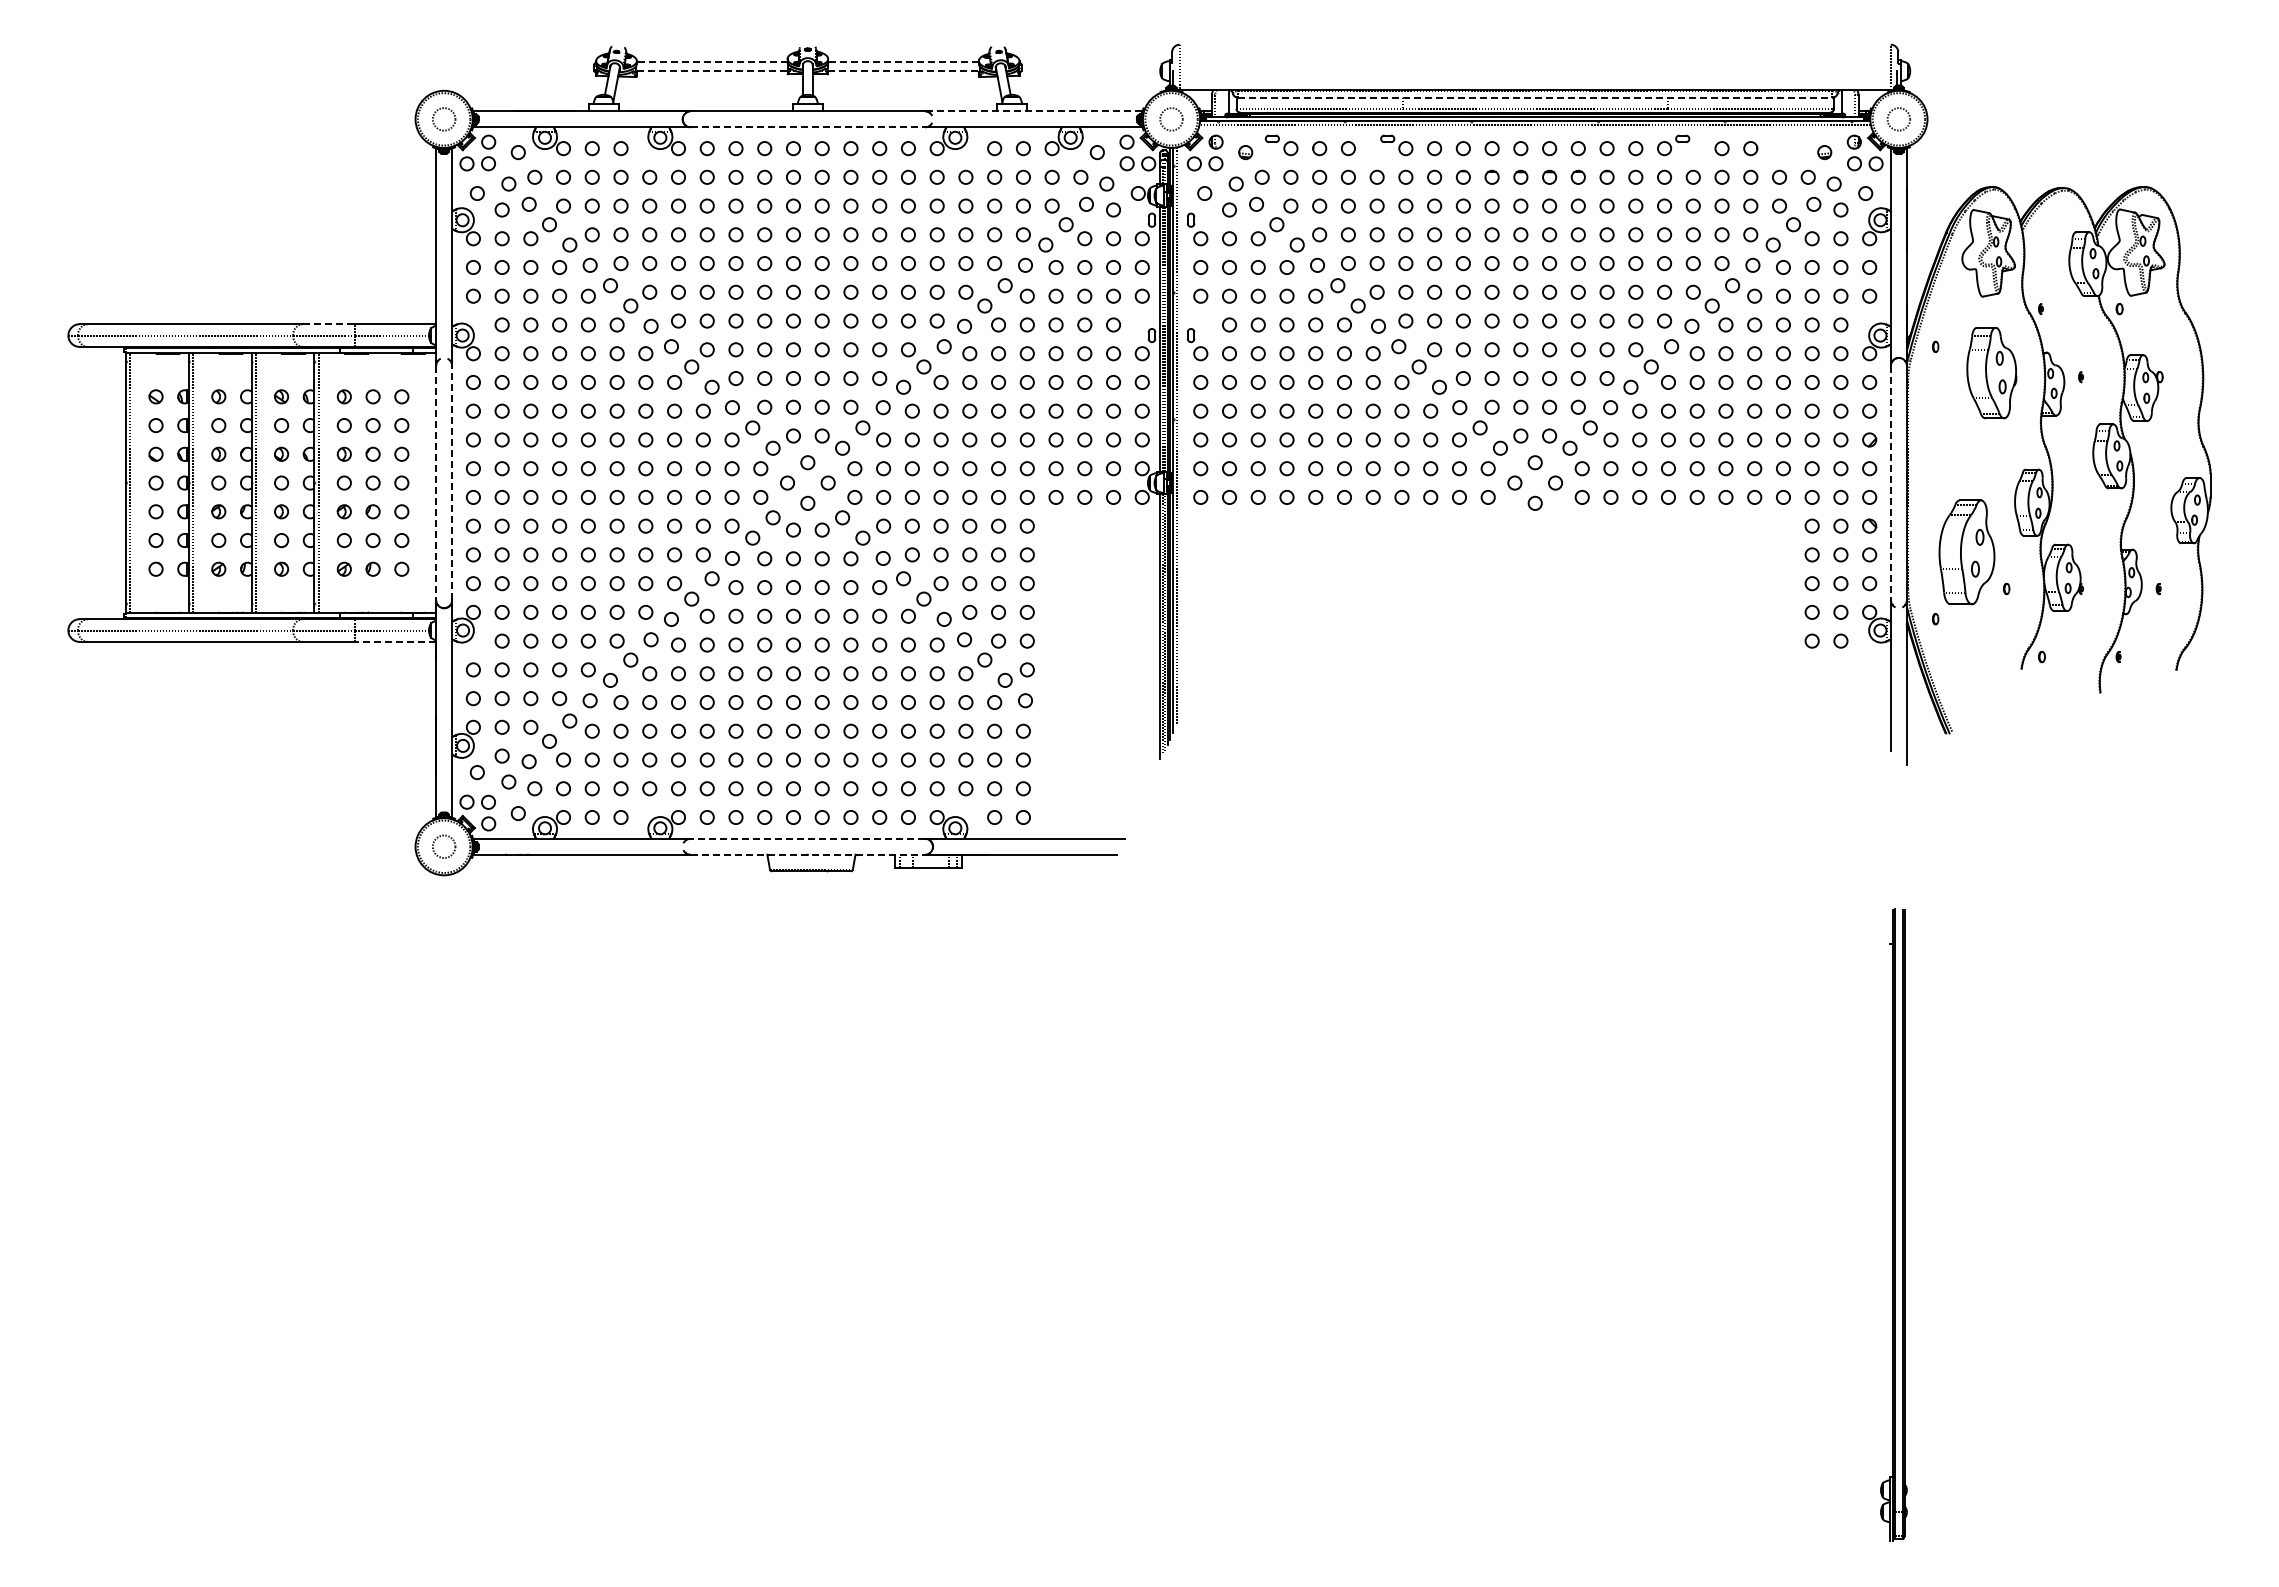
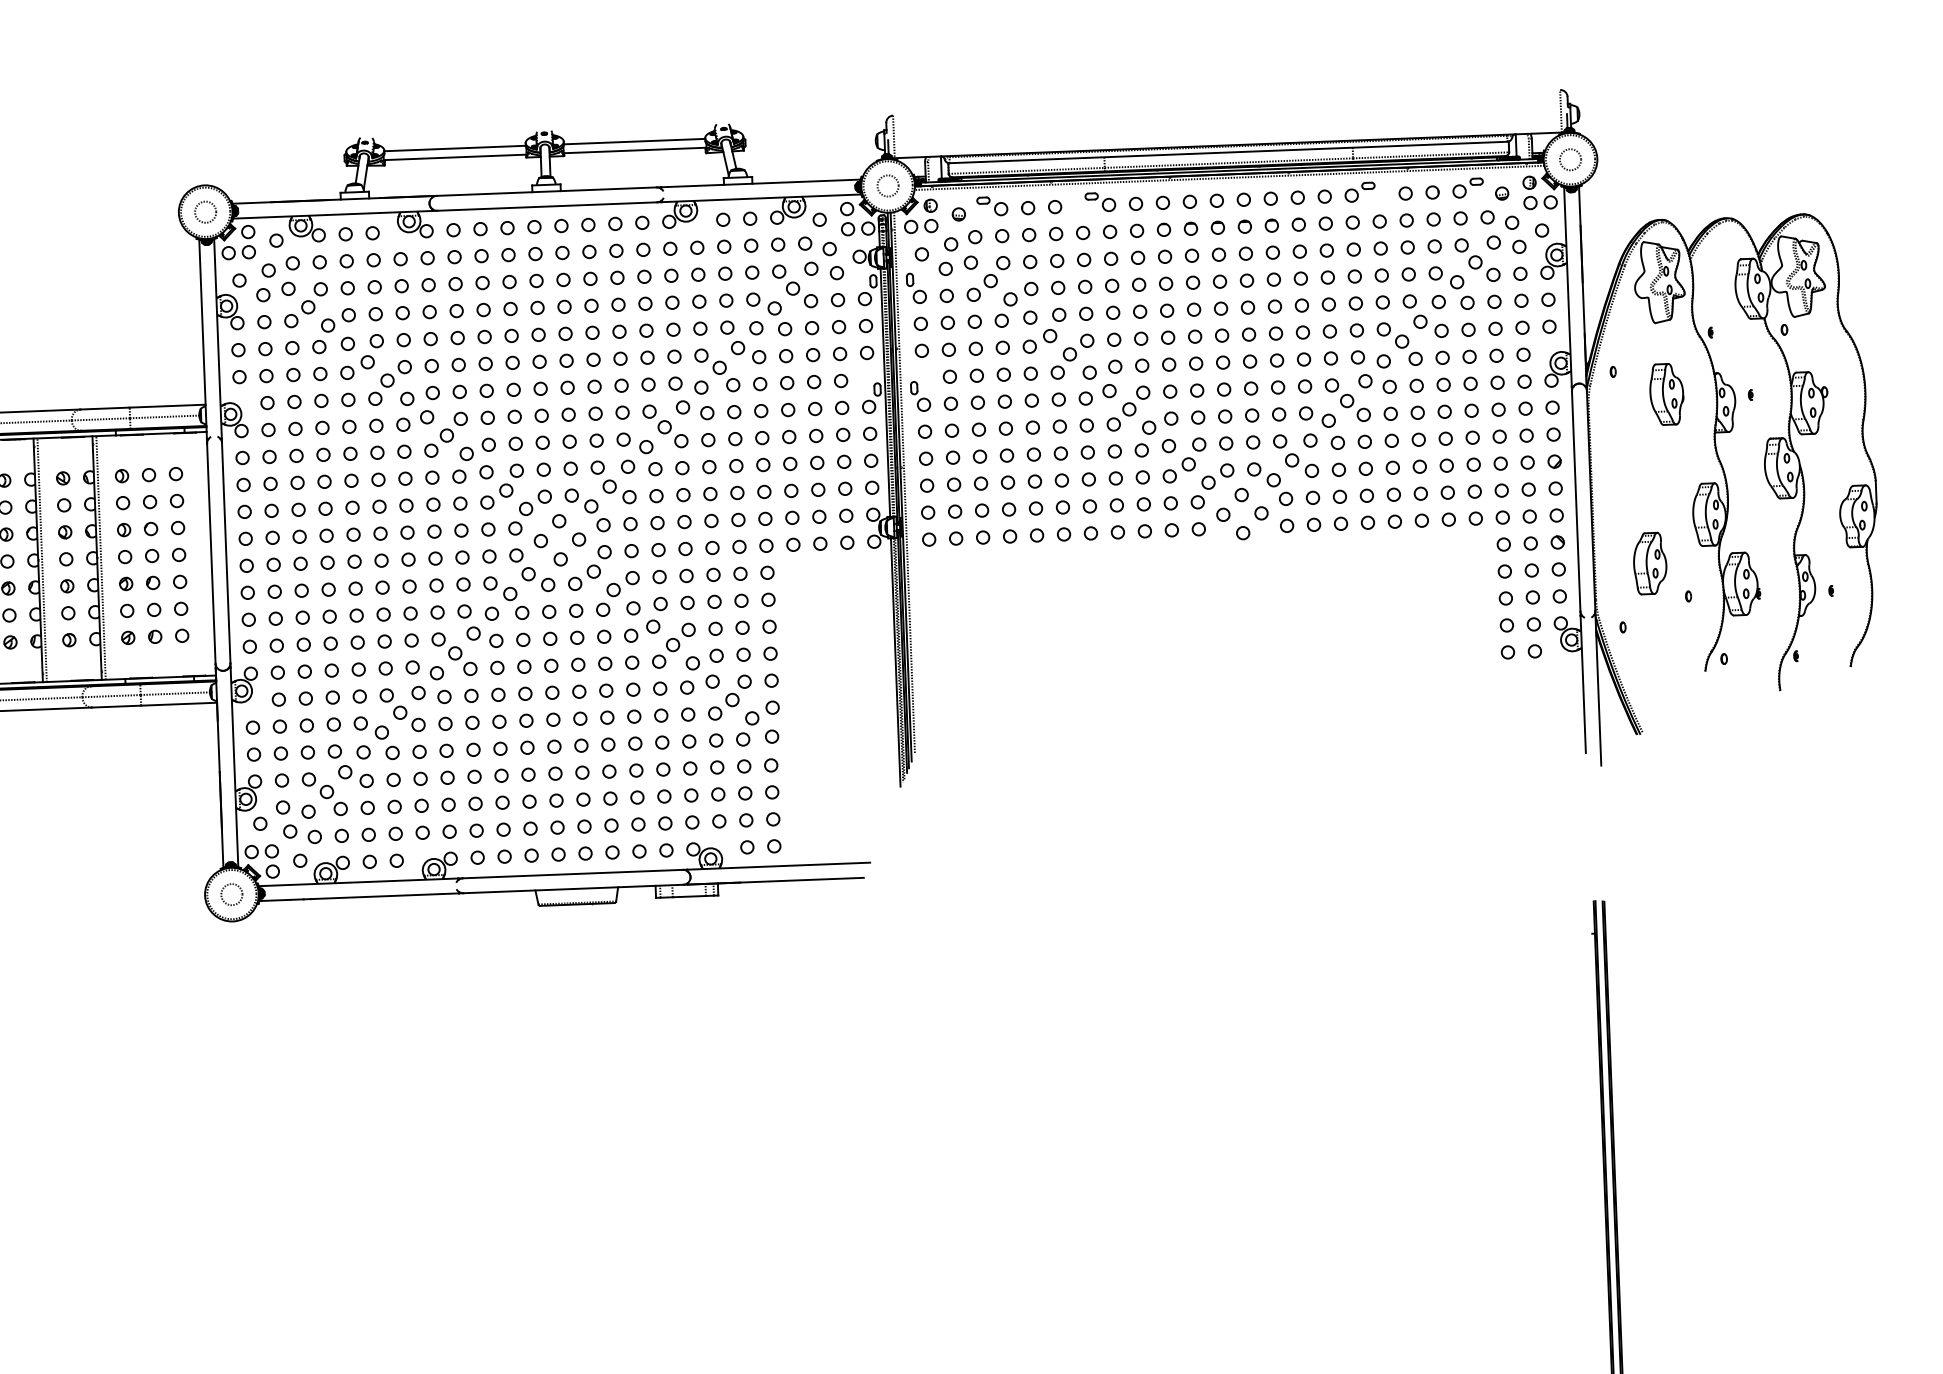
line: (711, 61) -> (454, 148), dashed -> solid
line: (903, 61) -> (634, 141), dashed -> solid
line: (712, 71) -> (455, 157), dashed -> solid
line: (903, 71) -> (634, 150), dashed -> solid
line: (1535, 97) -> (1228, 152), dashed -> solid
line: (1035, 111) -> (760, 183), dashed -> solid
line: (808, 127) -> (547, 206), dashed -> solid
part: (1788, 145) -> (1467, 188), added
line: (329, 324) -> (105, 408), dashed -> solid
part: (1991, 372) -> (1666, 393), size x0.71
line: (452, 482) -> (226, 552), dashed -> solid
line: (436, 483) -> (211, 554), dashed -> solid
line: (1890, 483) -> (1575, 501), dashed -> solid
part: (1967, 552) -> (1650, 563), size x0.62
line: (395, 641) -> (178, 703), dashed -> solid
line: (807, 838) -> (572, 873), dashed -> solid
line: (808, 854) -> (574, 888), dashed -> solid

